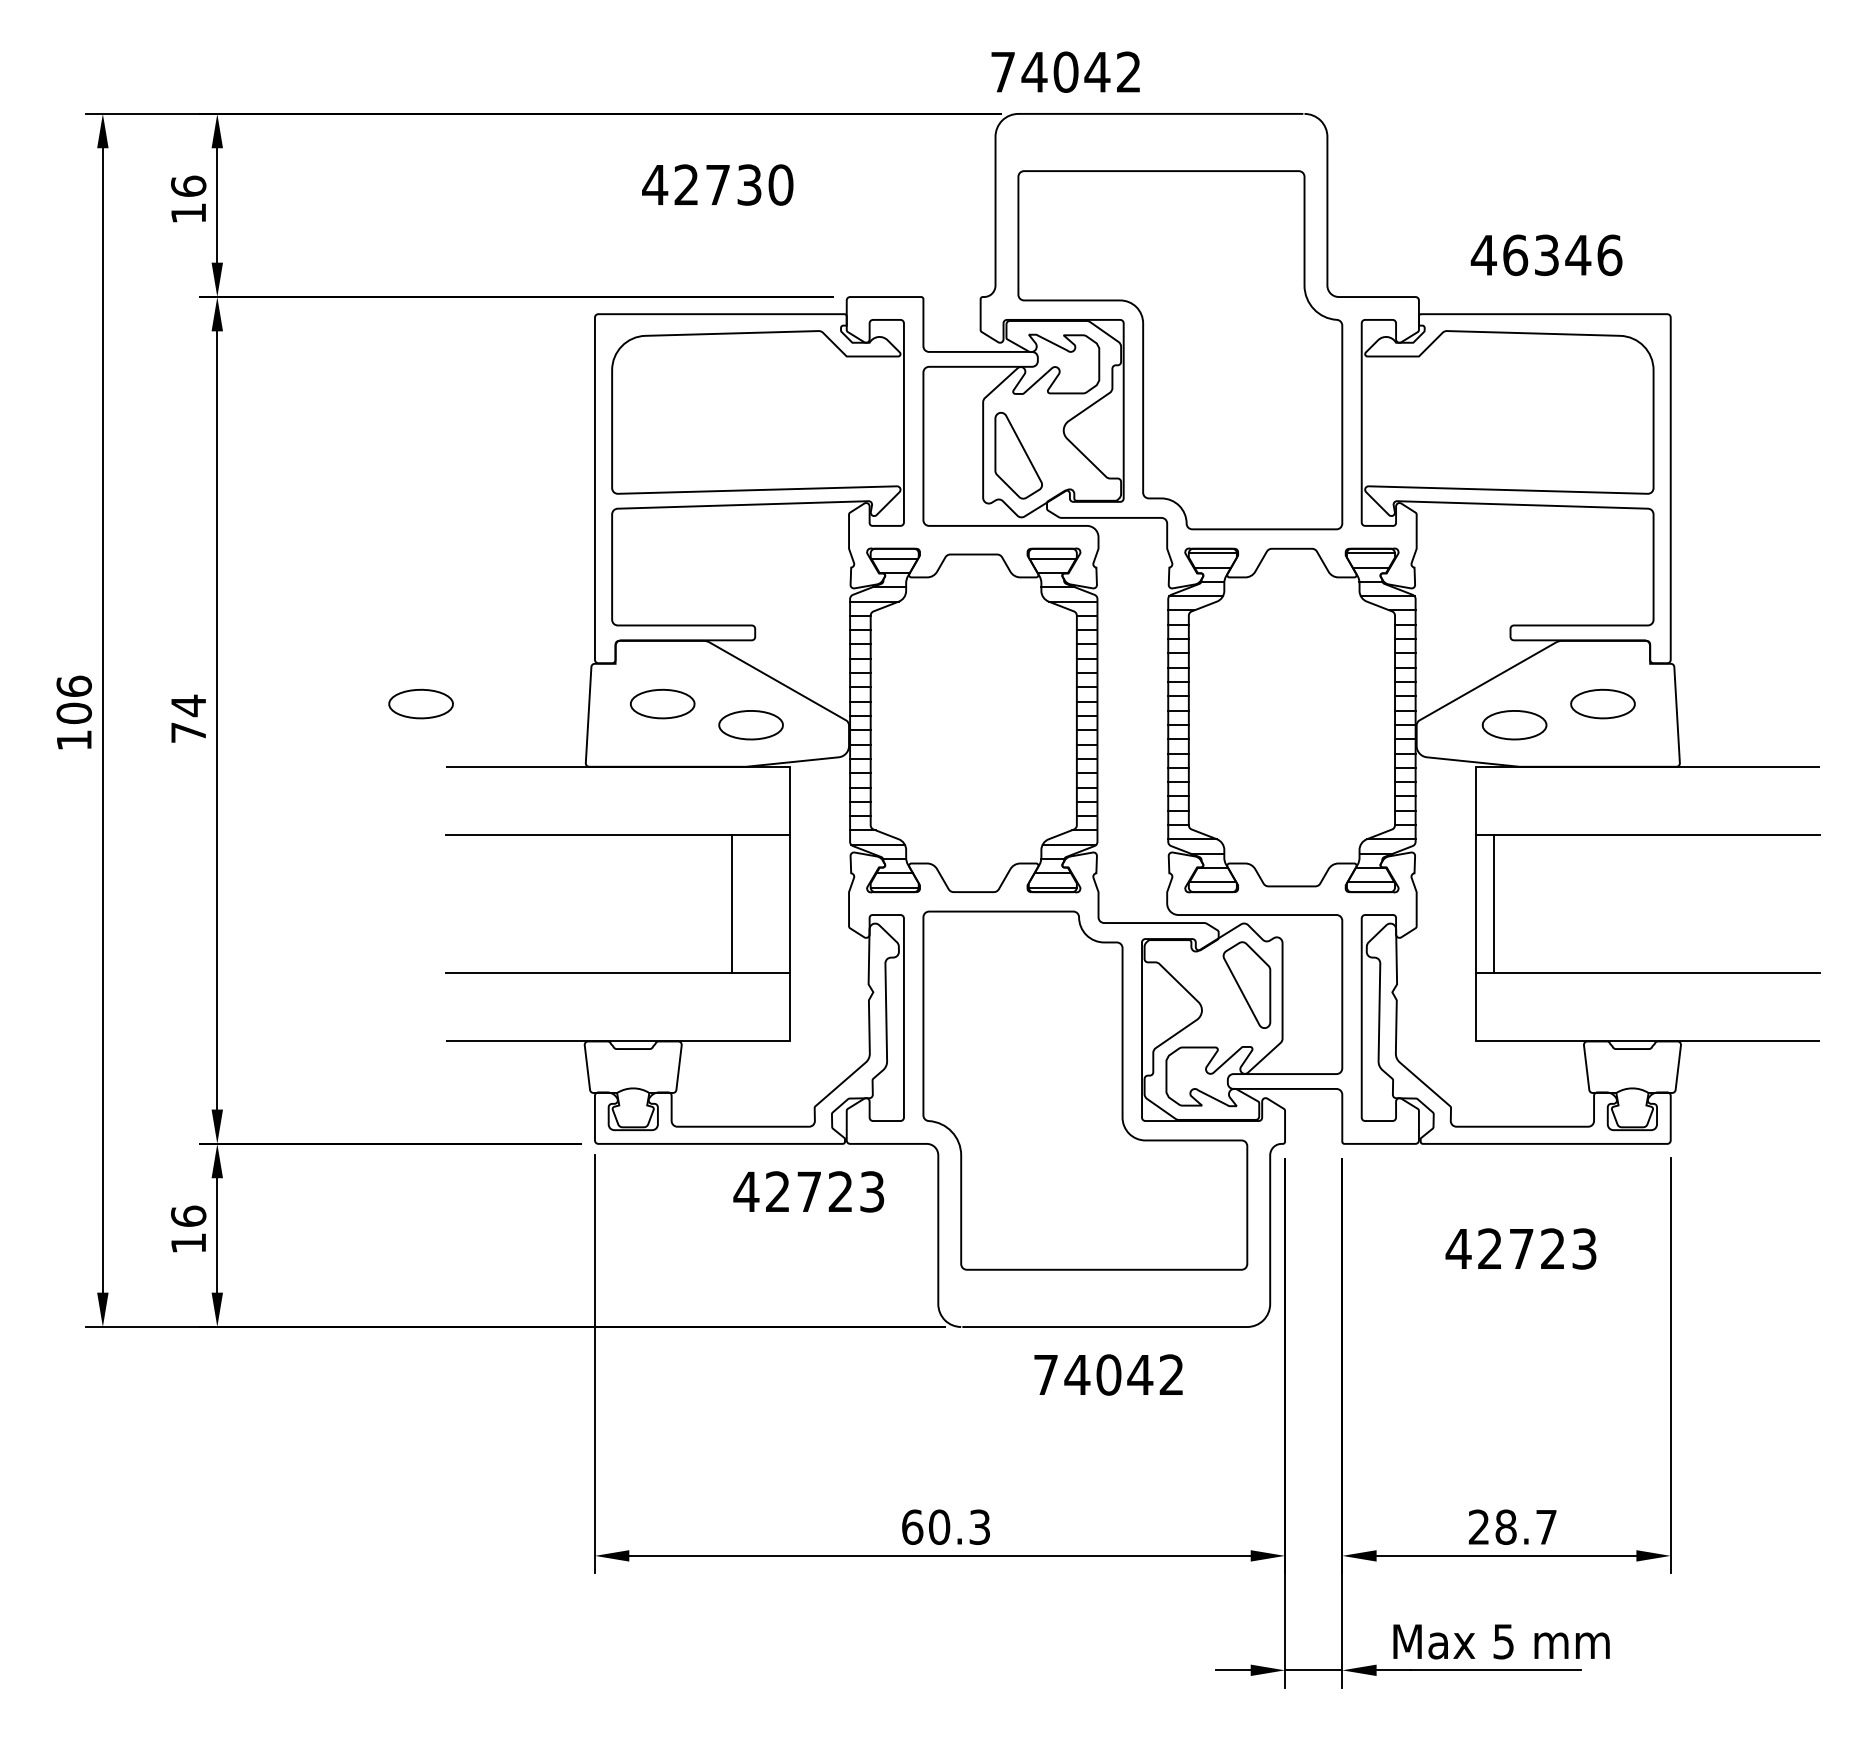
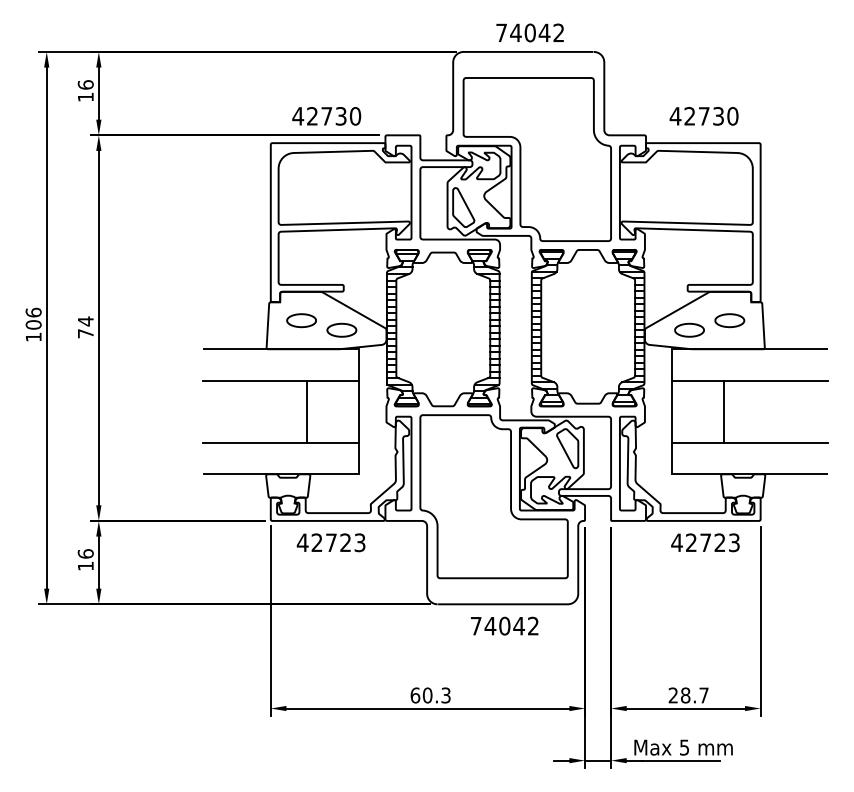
text: (1064, 71) -> (529, 32), moved
text: (717, 185) -> (326, 116), moved
text: (1562, 255) -> (711, 116), 46346 -> 42730
part: (420, 703) -> (191, 320), removed
line: (732, 903) -> (307, 411), moved
line: (1494, 903) -> (724, 411), moved
text: (807, 1191) -> (330, 542), moved
text: (1521, 1248) -> (705, 542), moved

